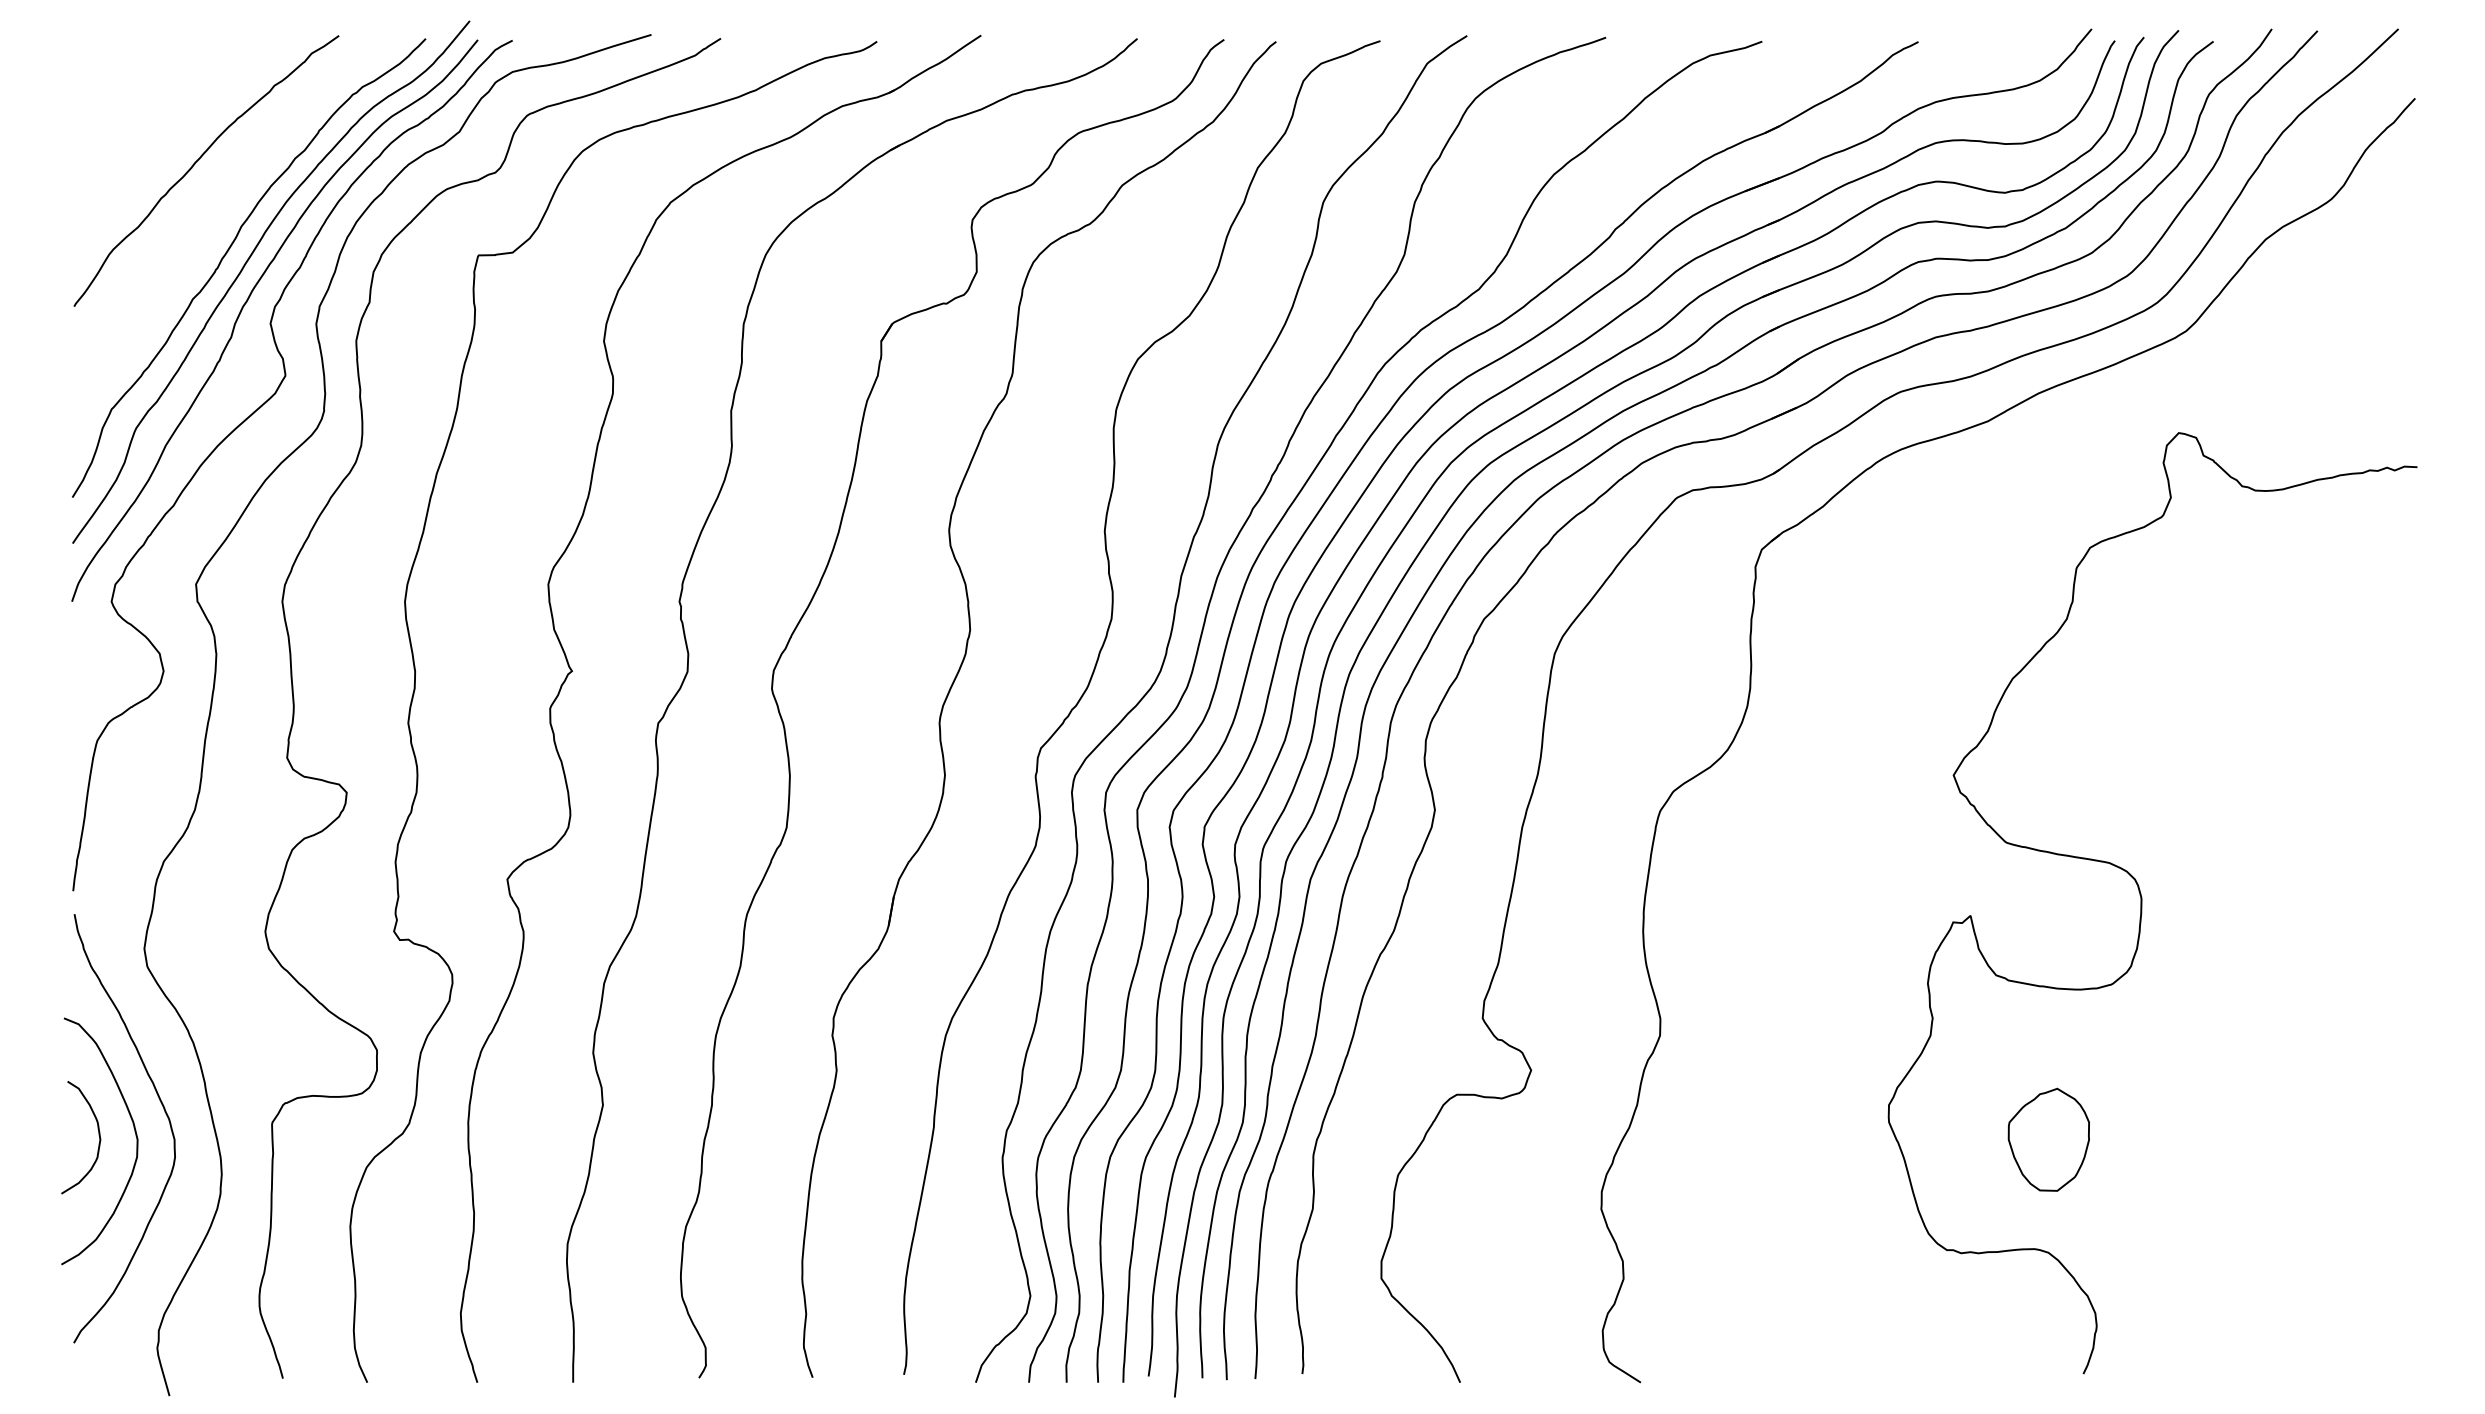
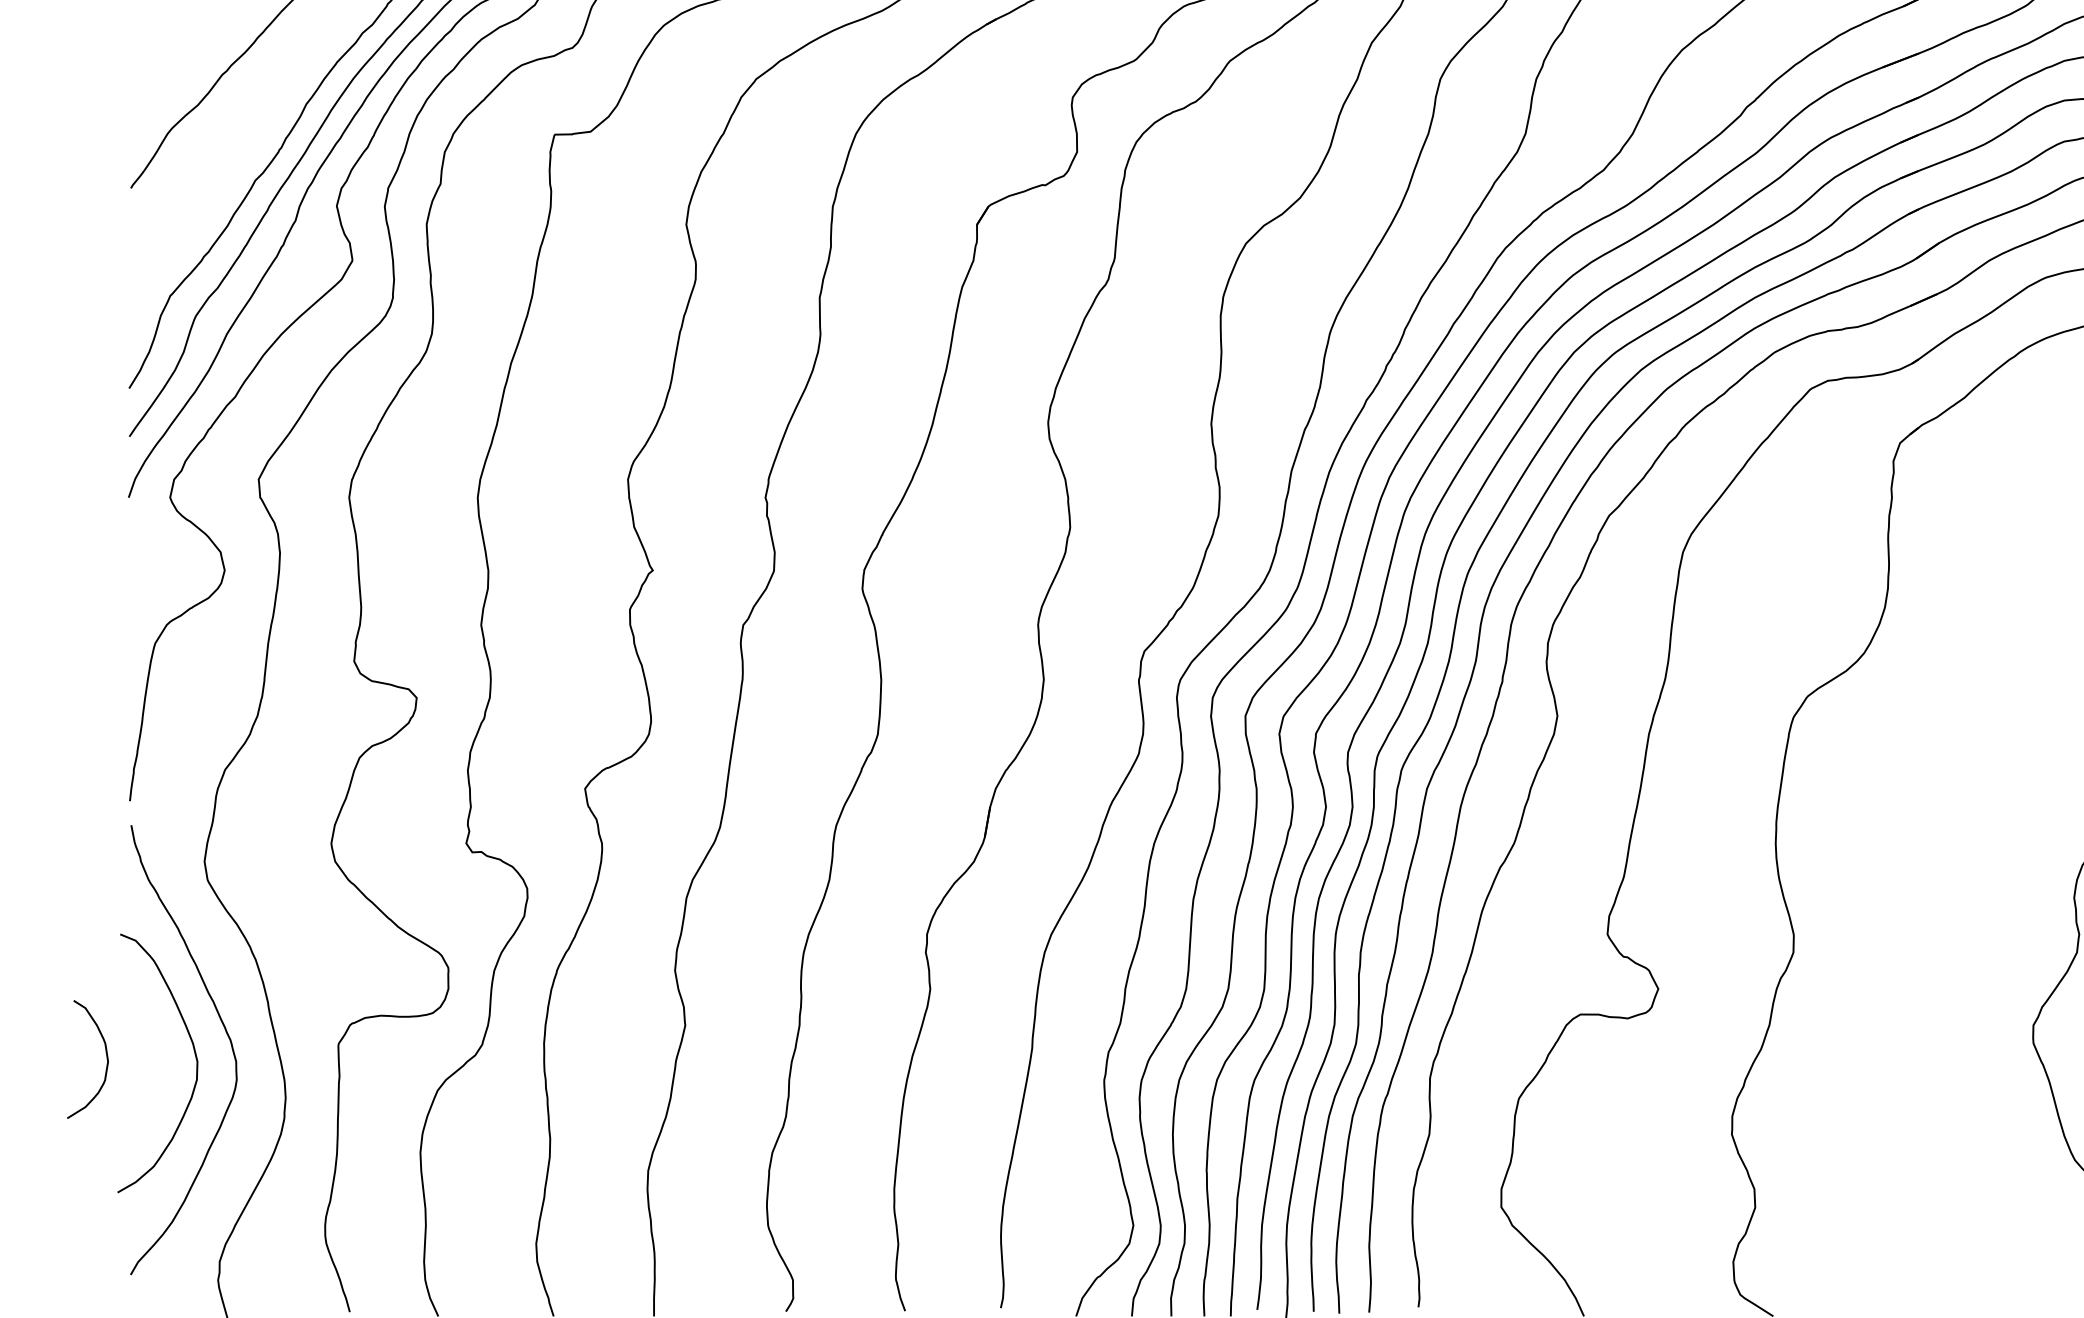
curve: (98, 1135) -> (106, 1057), moved

